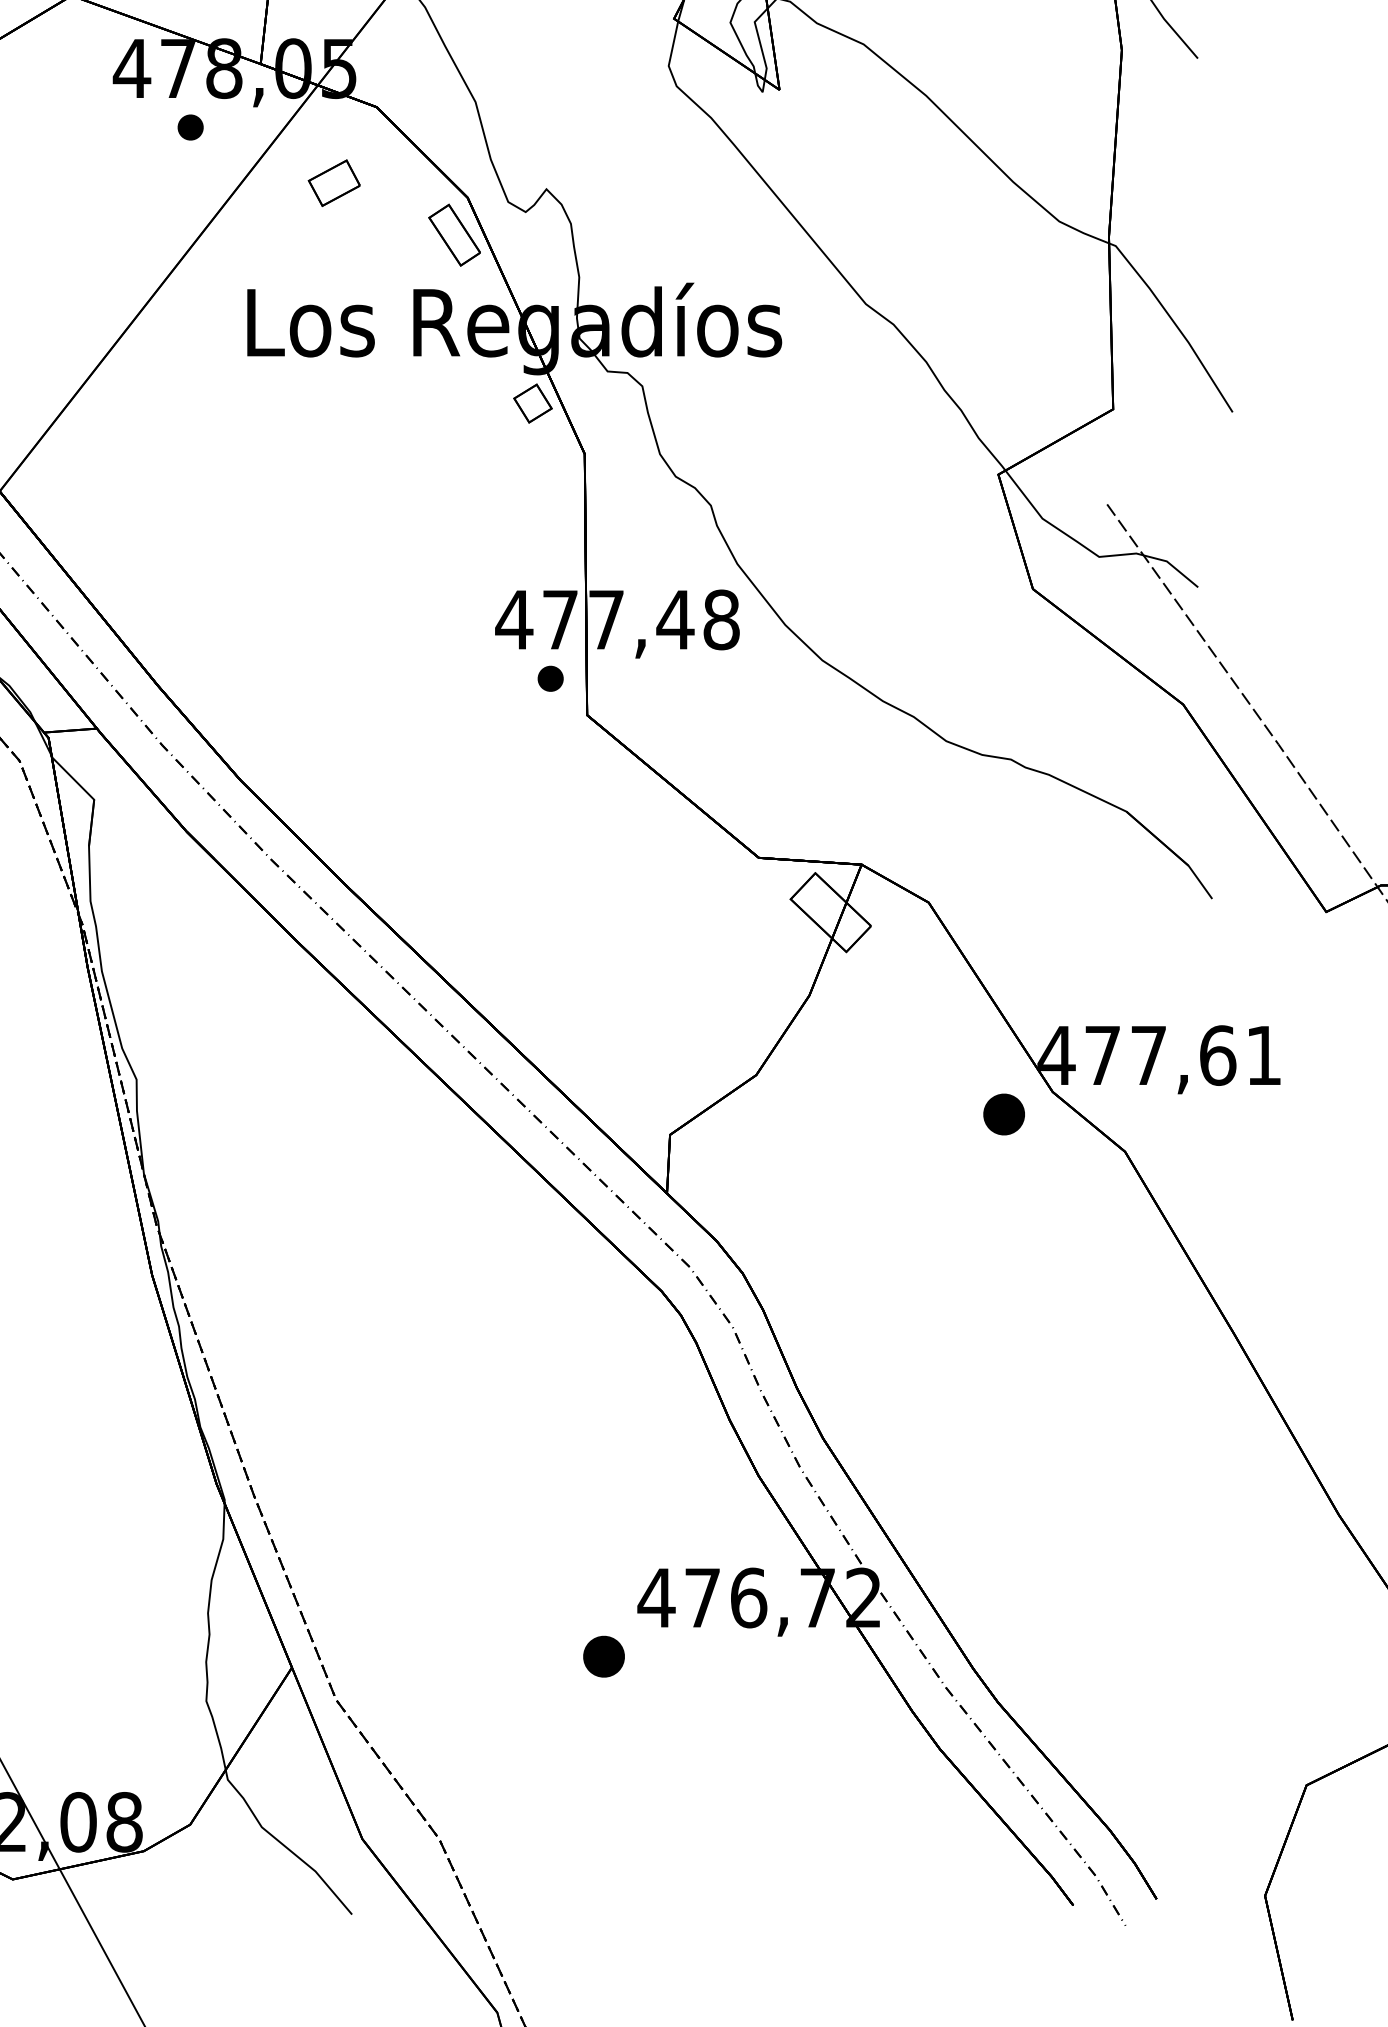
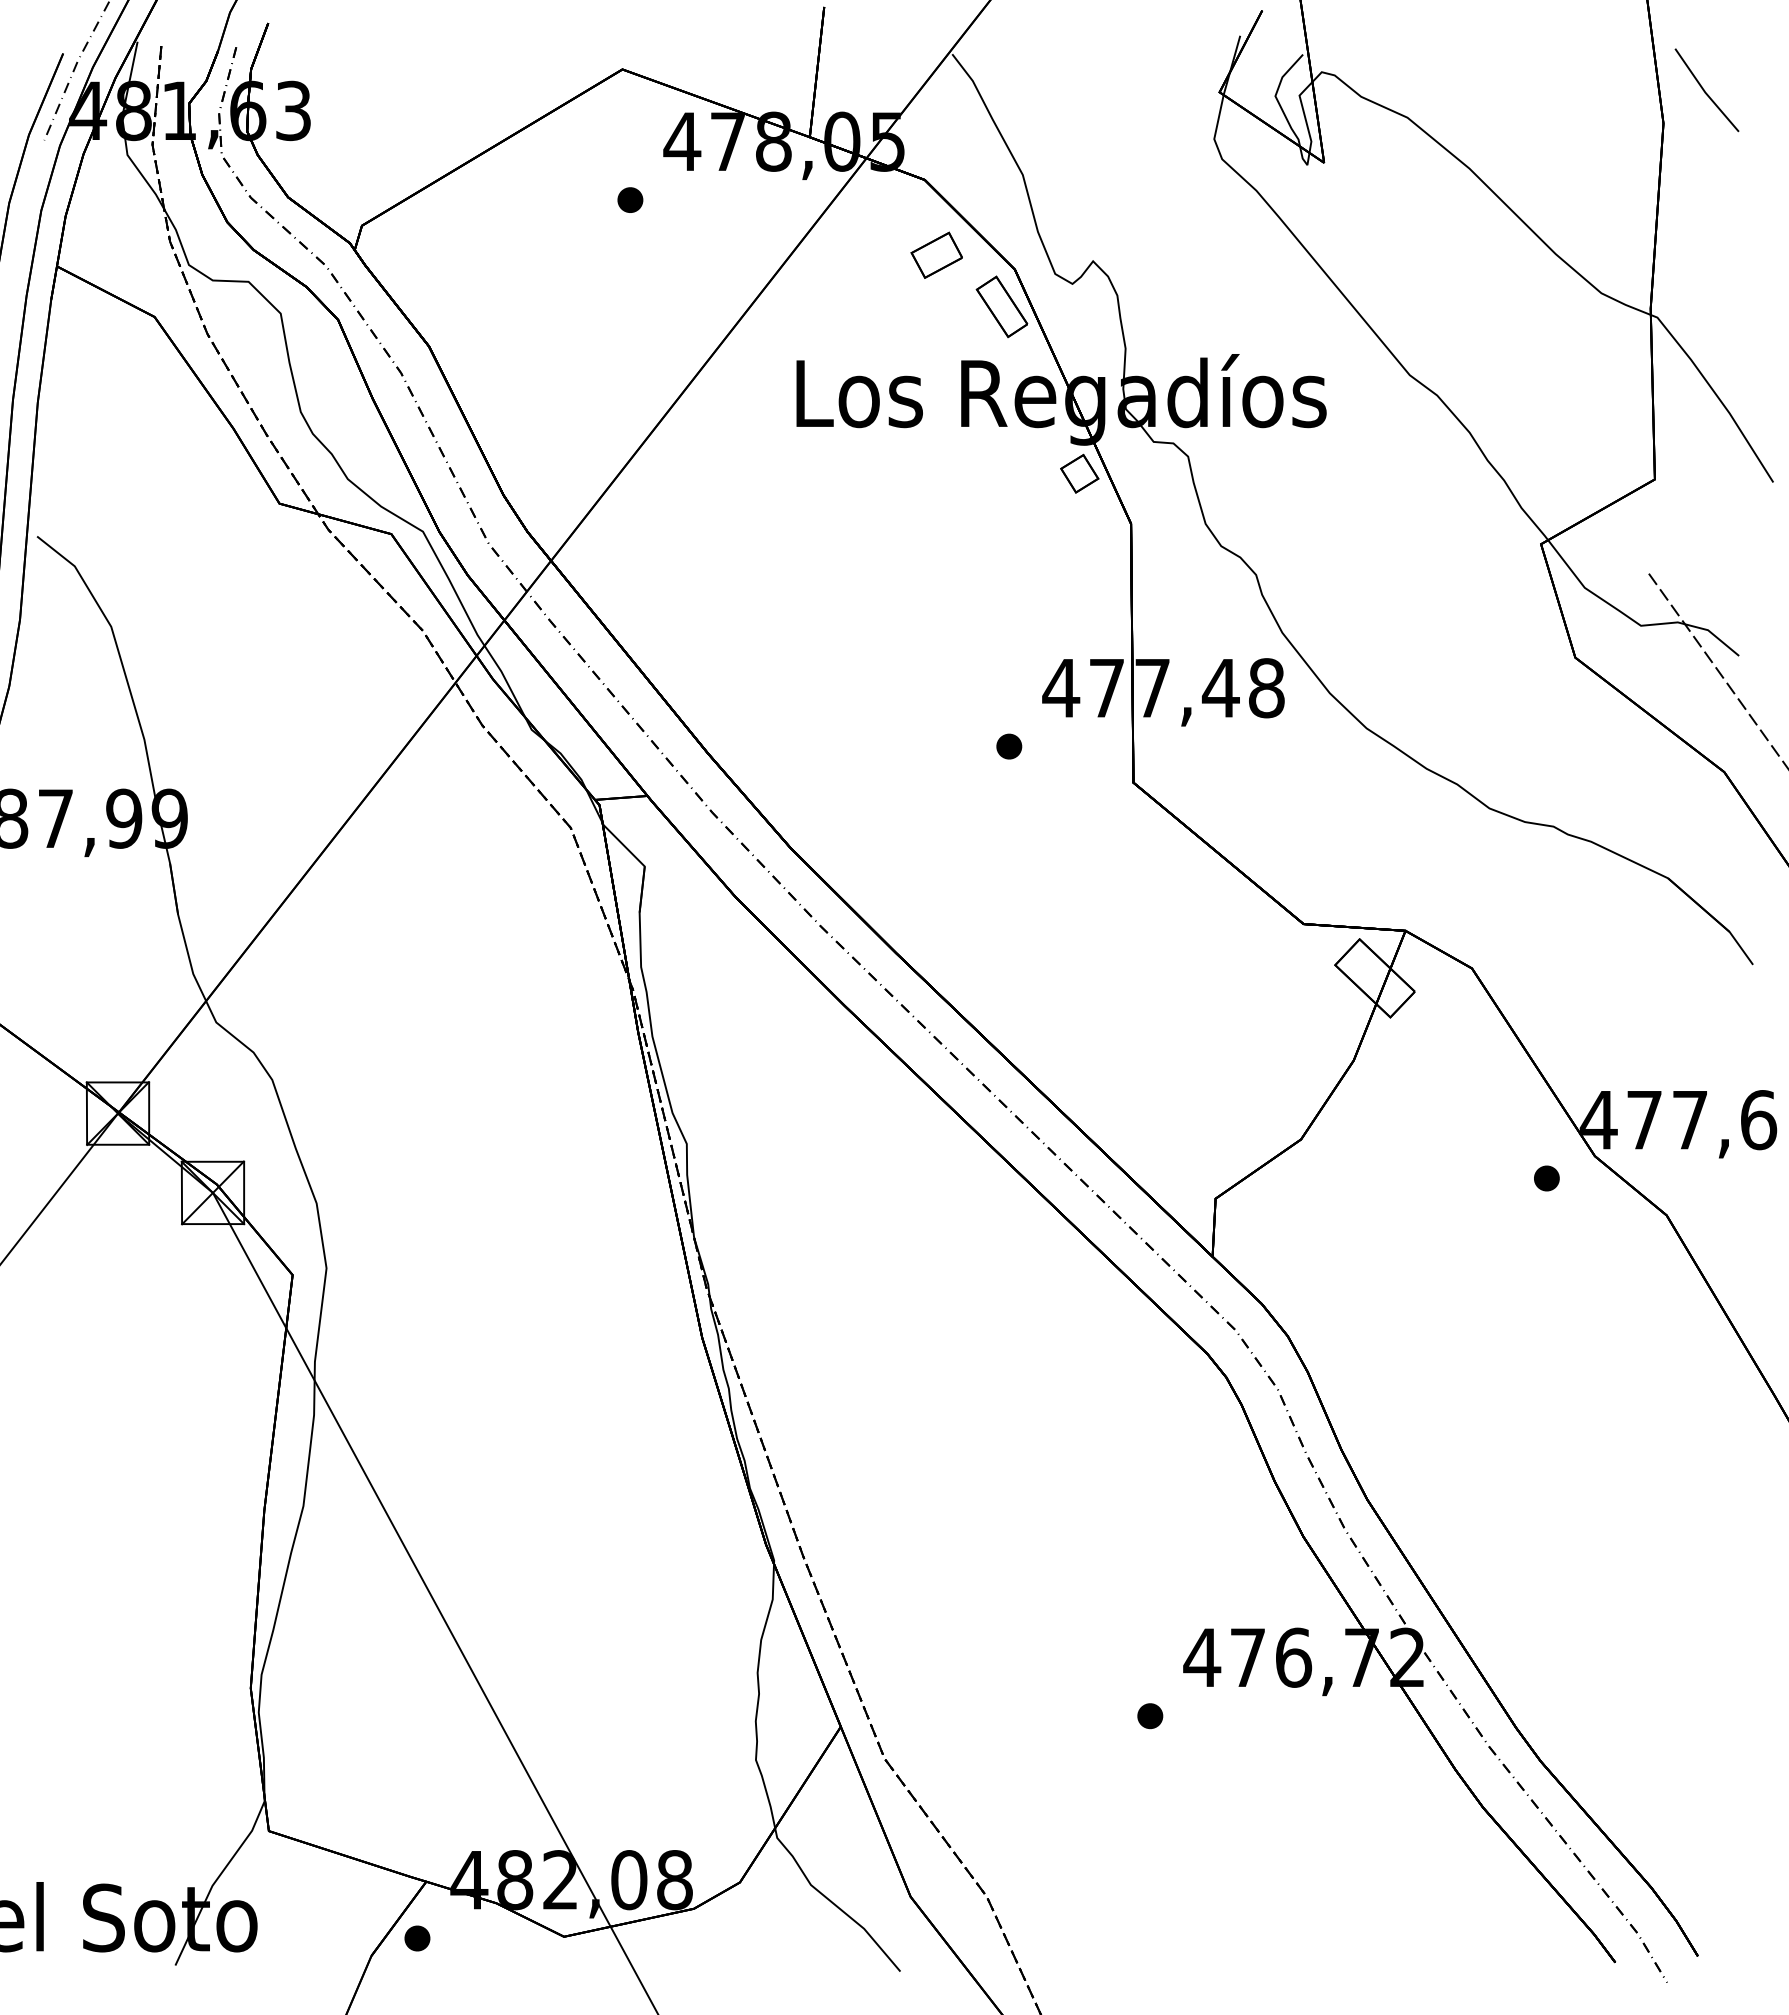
part: (190, 126) -> (630, 199), moved
part: (334, 182) -> (936, 254), moved
part: (550, 678) -> (1009, 746), moved
part: (1003, 1114) -> (1546, 1178), size x0.62
part: (604, 1657) -> (1150, 1716), size x0.62

